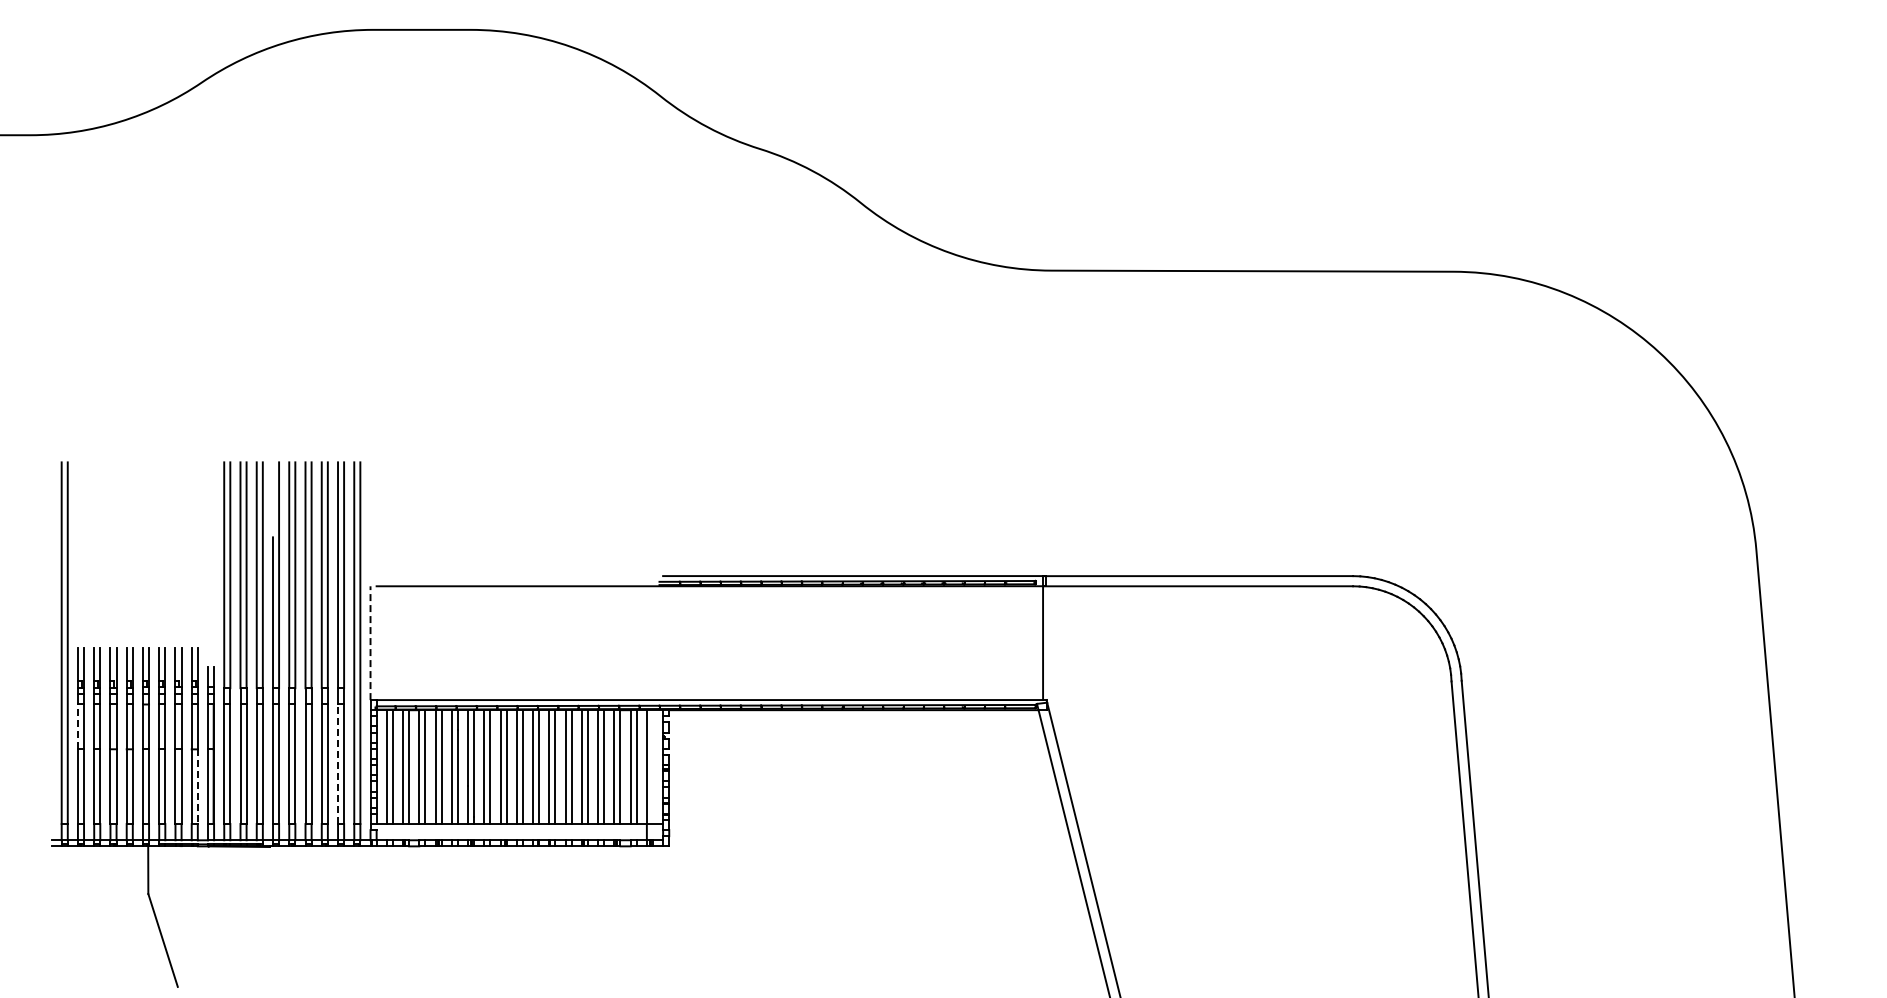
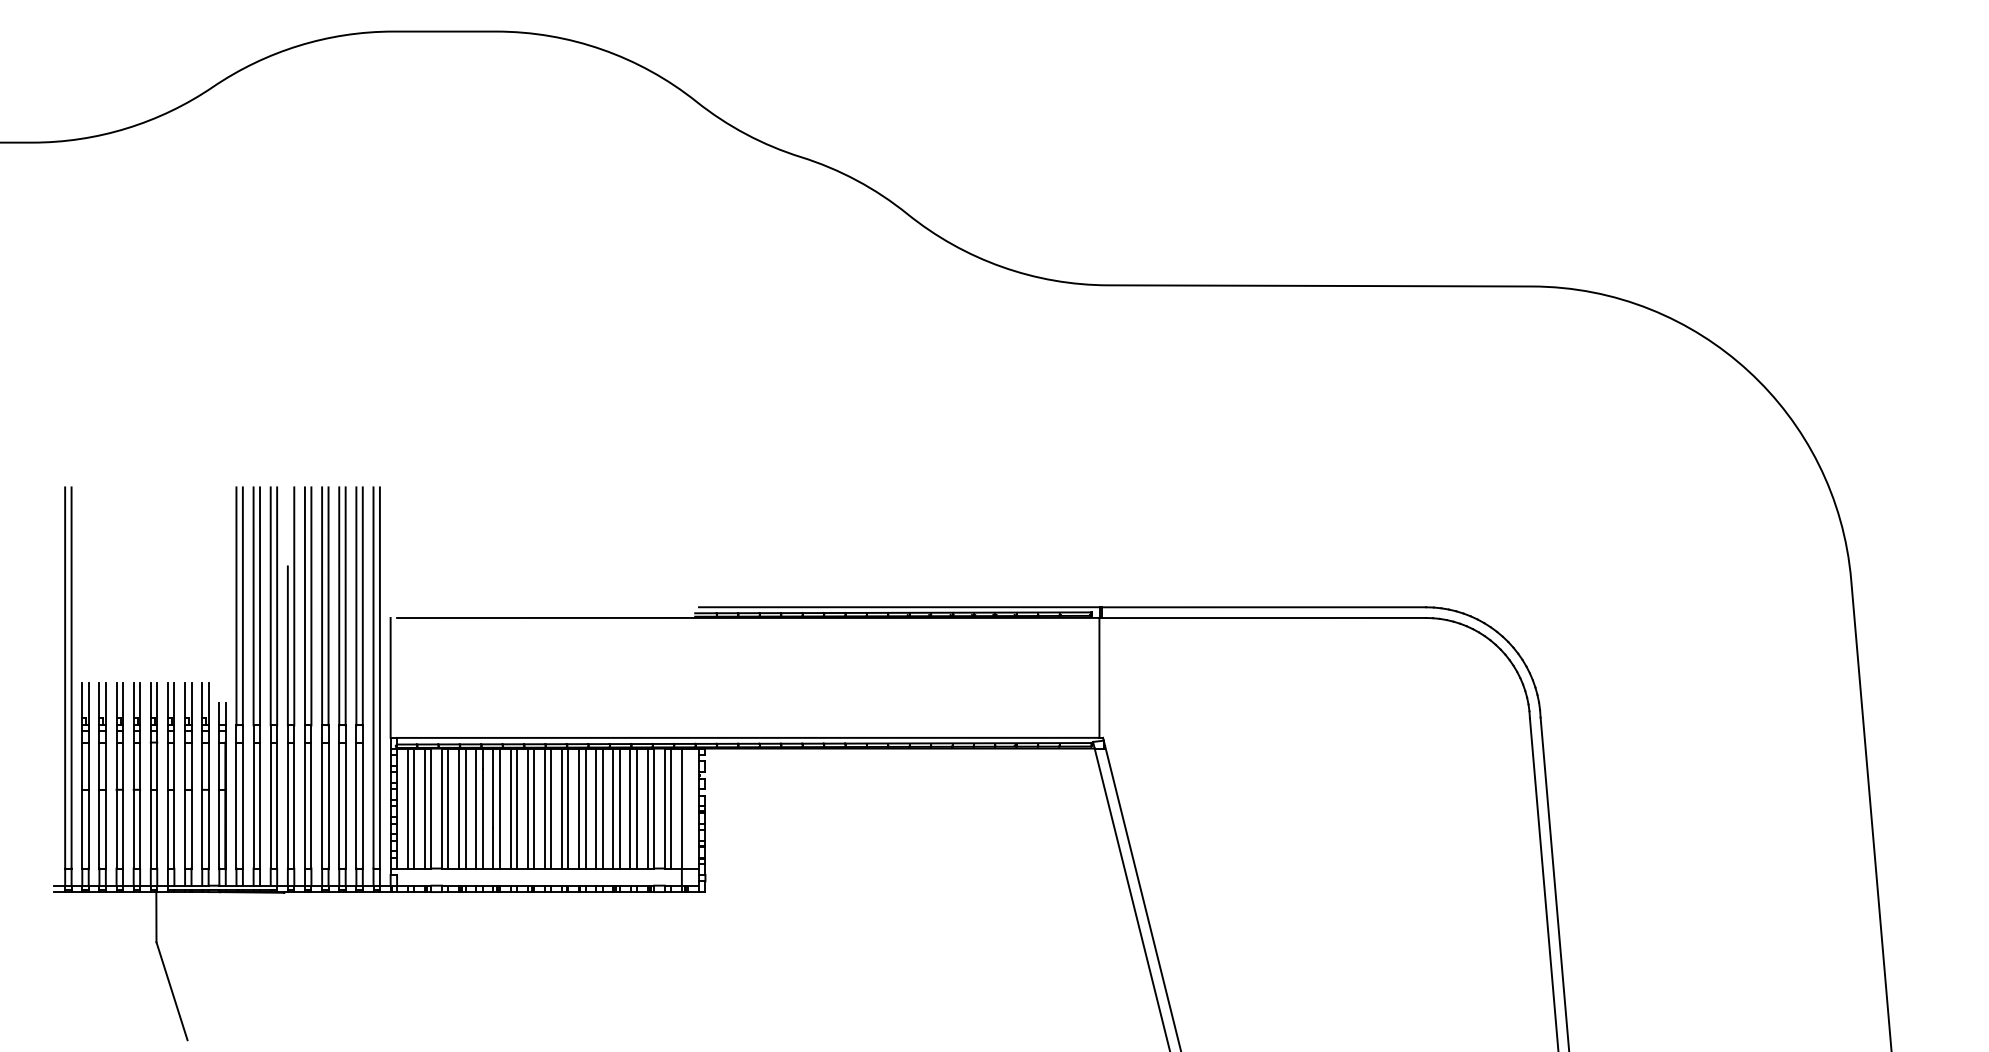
line: (370, 643) -> (390, 678), dashed -> solid
line: (77, 726) -> (81, 765), dashed -> solid
line: (338, 764) -> (356, 805), dashed -> solid
line: (197, 787) -> (208, 830), dashed -> solid

